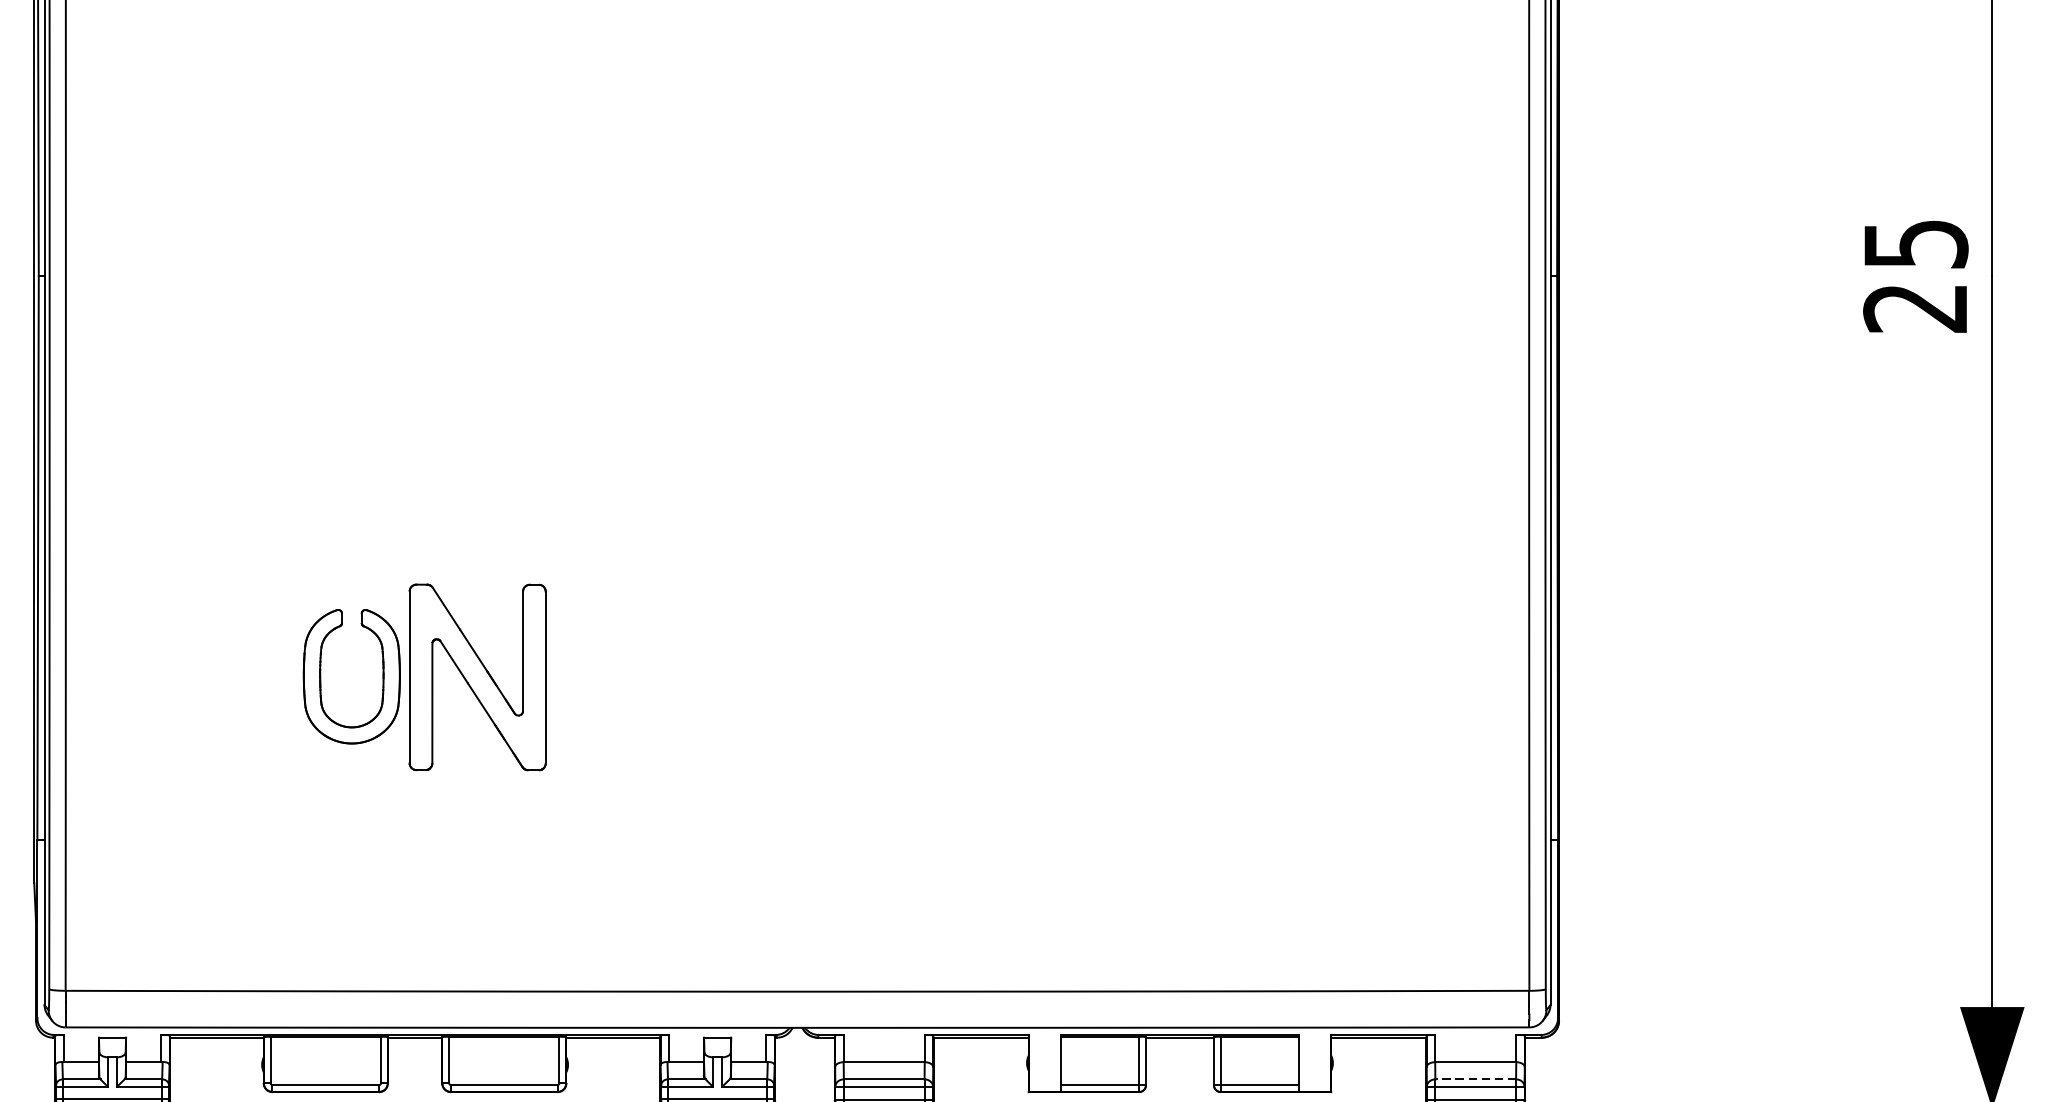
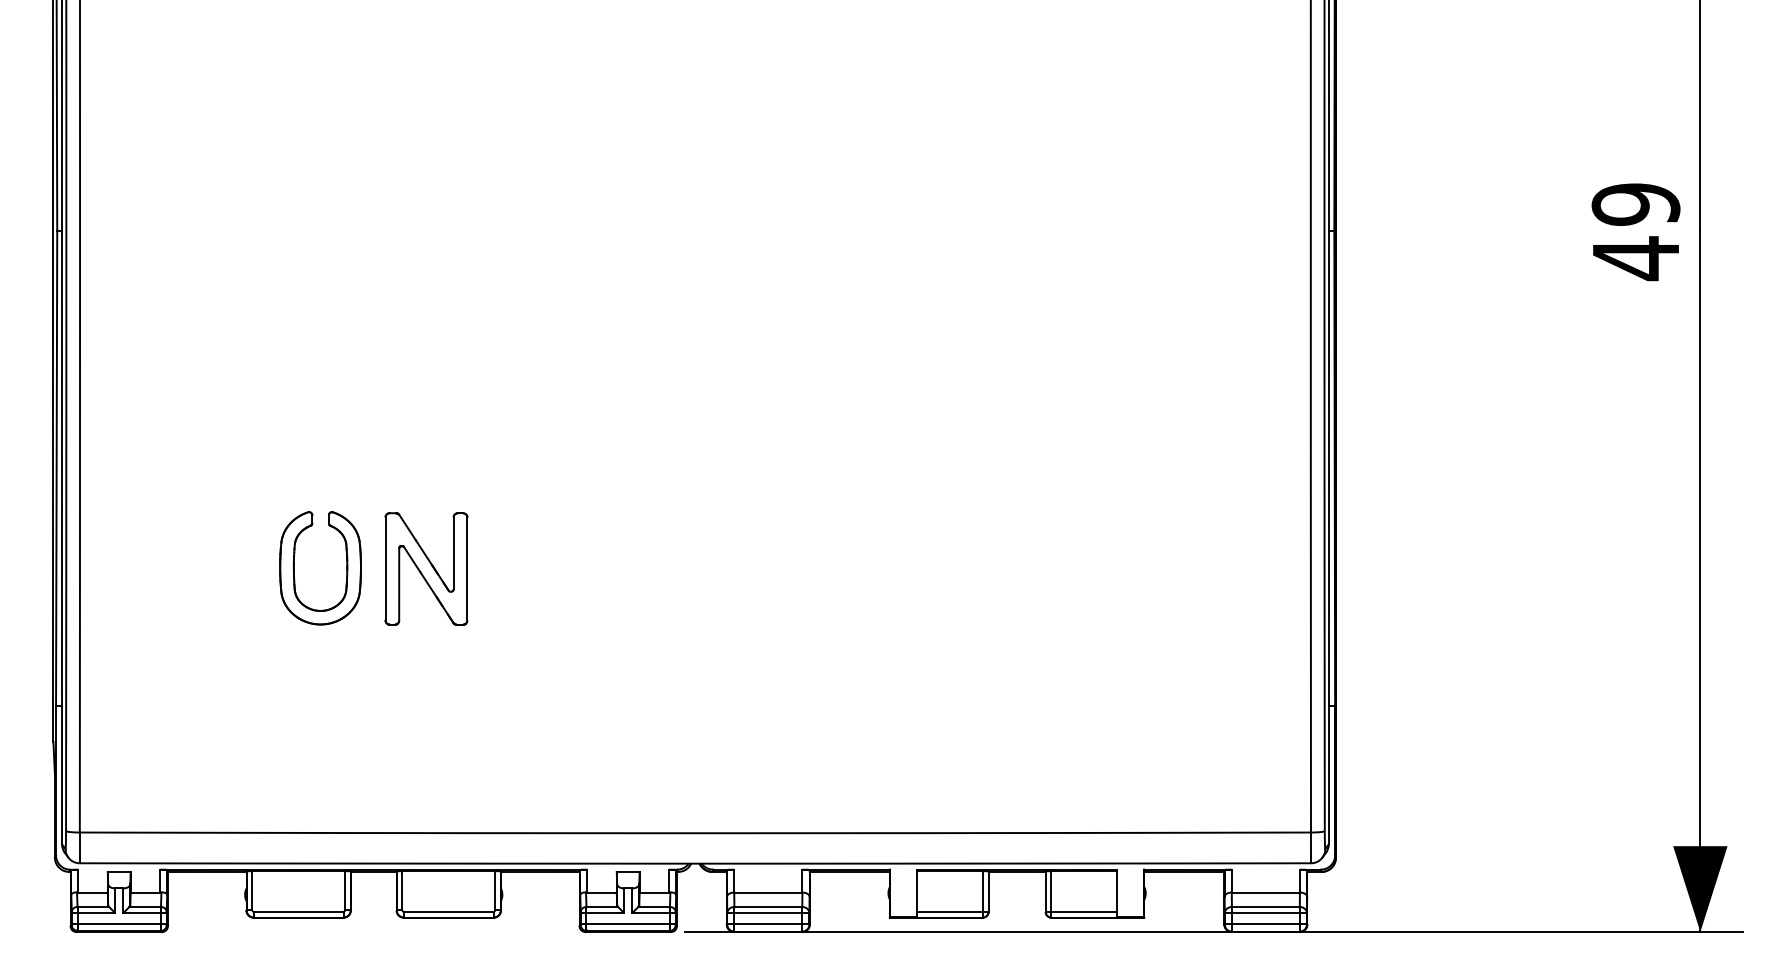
text: (1915, 277) -> (1635, 232), 25 -> 49
part: (477, 676) -> (426, 568), size x0.71
line: (1475, 1079) -> (1265, 907), dashed -> solid

